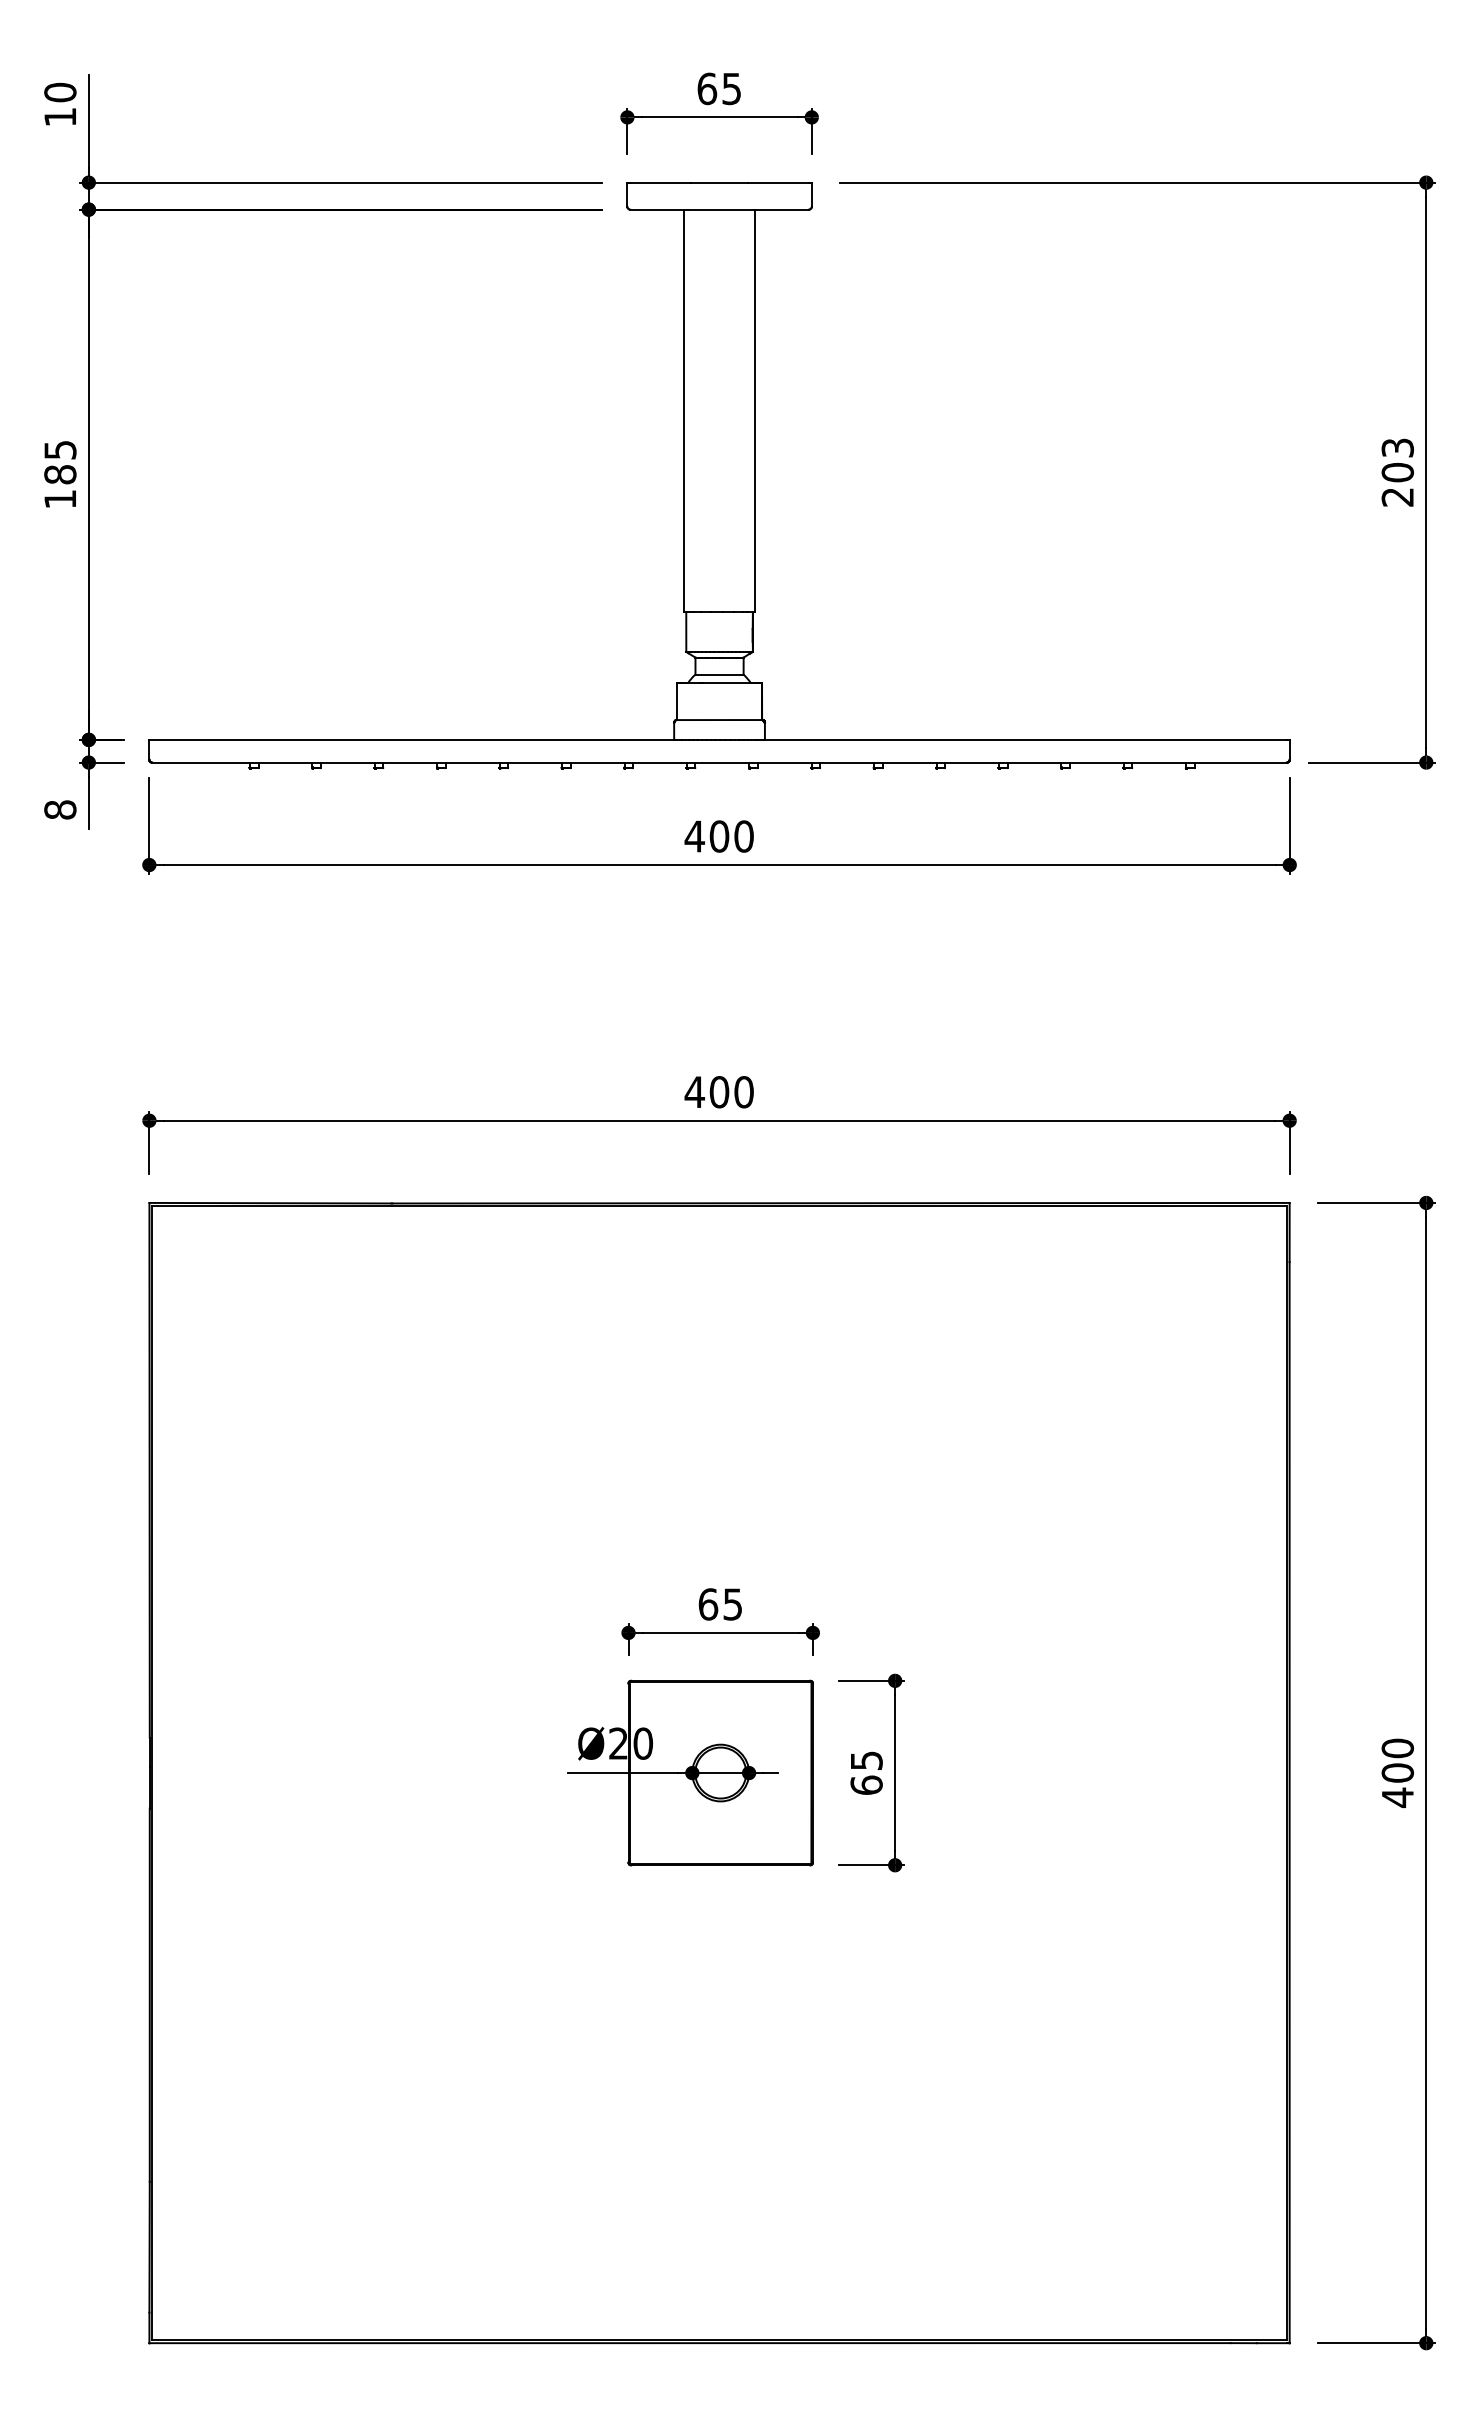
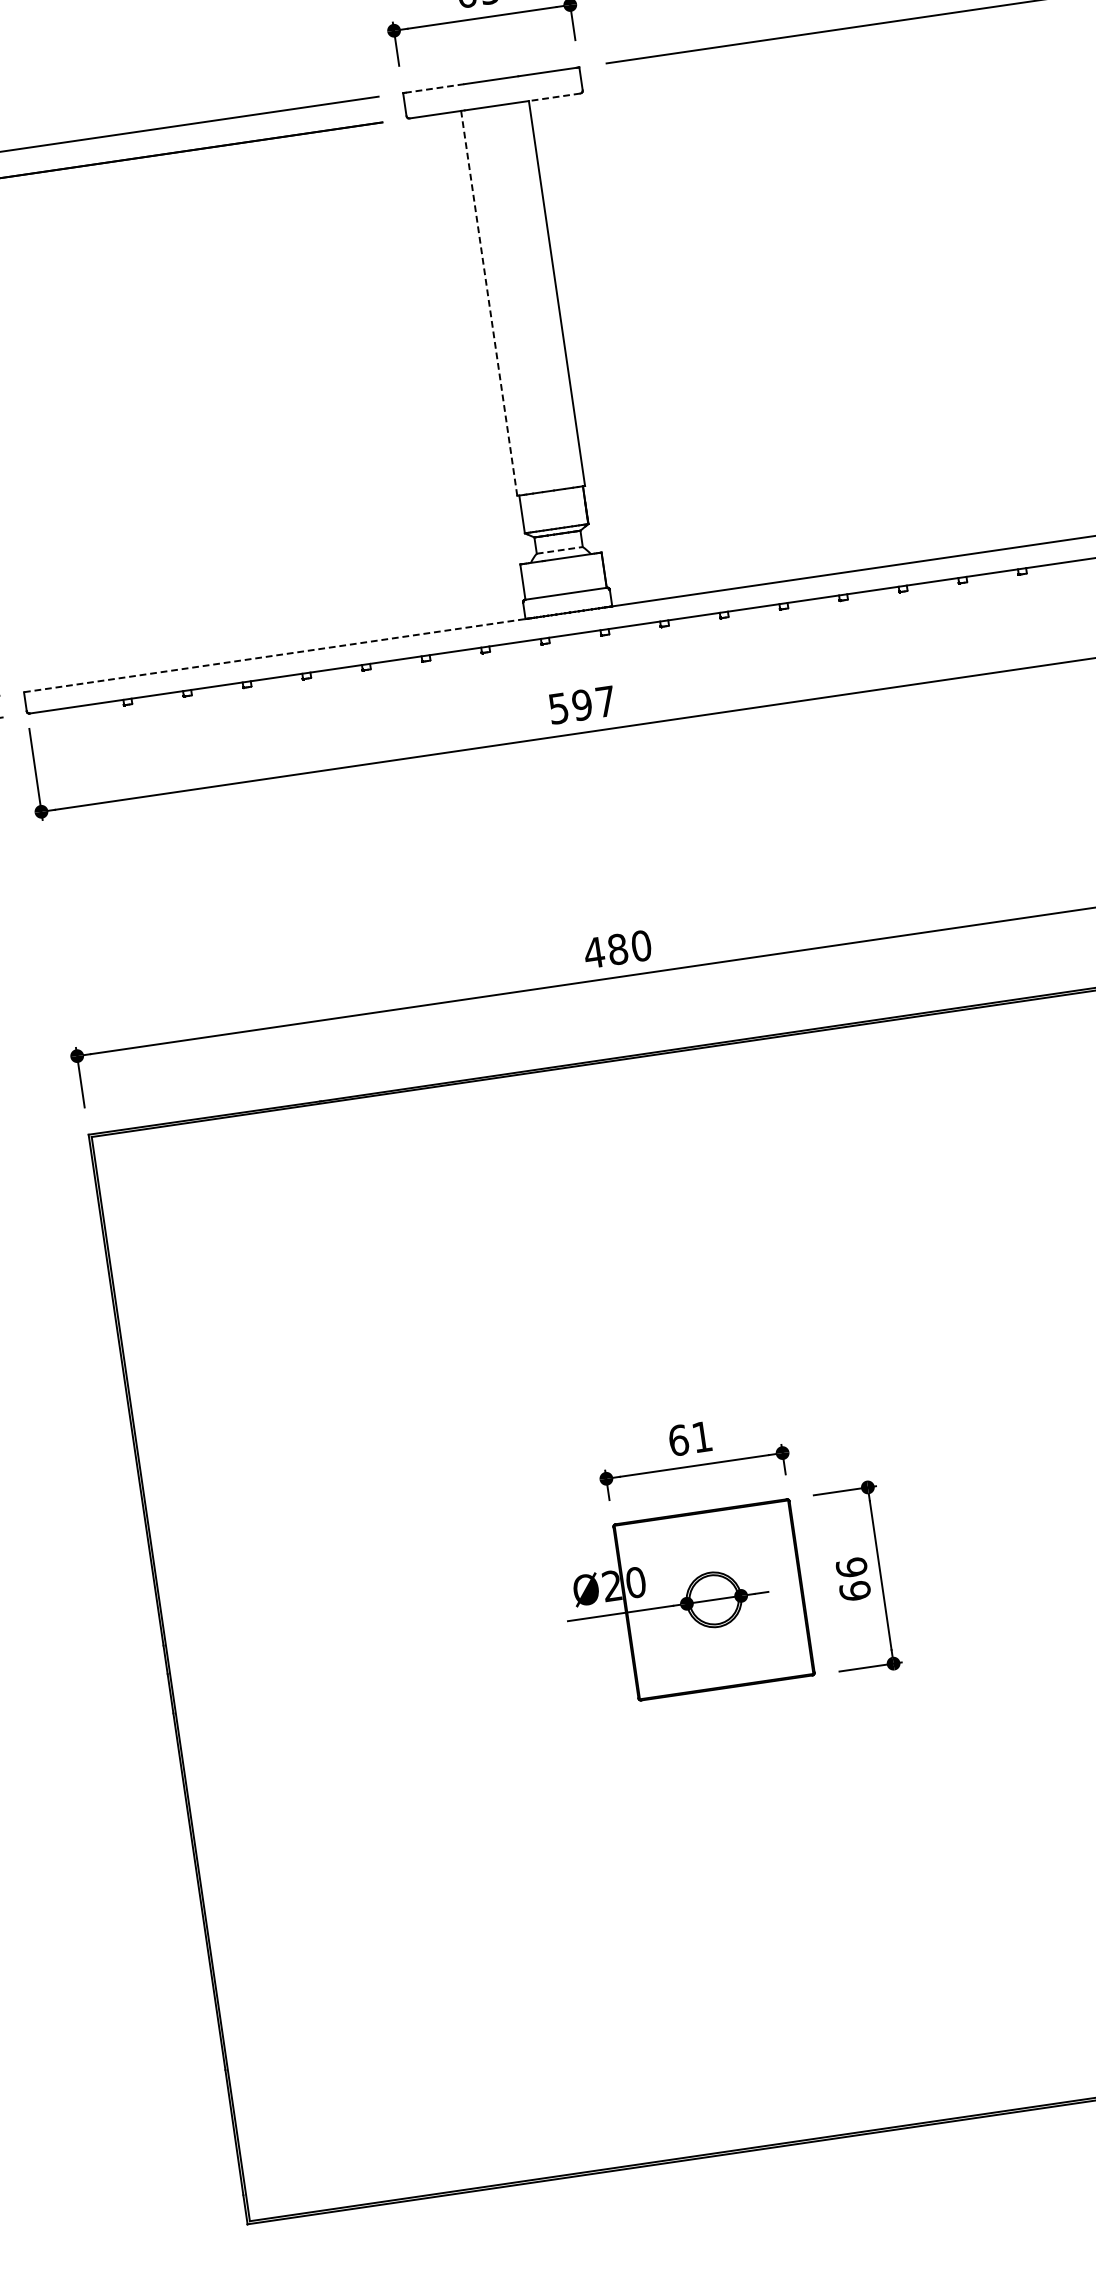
line: (660, 182) -> (434, 88), solid -> dashed
line: (782, 209) -> (555, 97), solid -> dashed
line: (684, 410) -> (489, 302), solid -> dashed
line: (720, 674) -> (560, 550), solid -> dashed
line: (412, 739) -> (275, 655), solid -> dashed
text: (718, 836) -> (581, 705), 400 -> 597
text: (719, 1092) -> (618, 949), 400 -> 480
text: (732, 1604) -> (701, 1437), 65 -> 61
text: (866, 1760) -> (851, 1567), 65 -> 66

